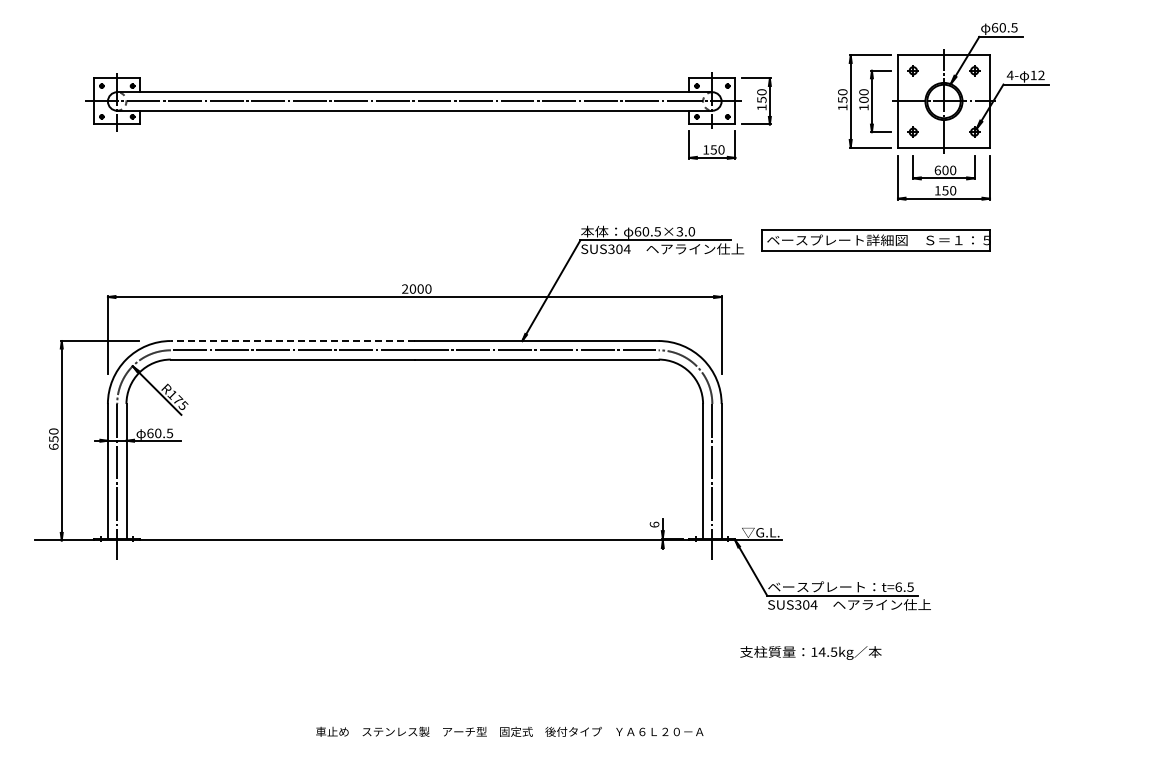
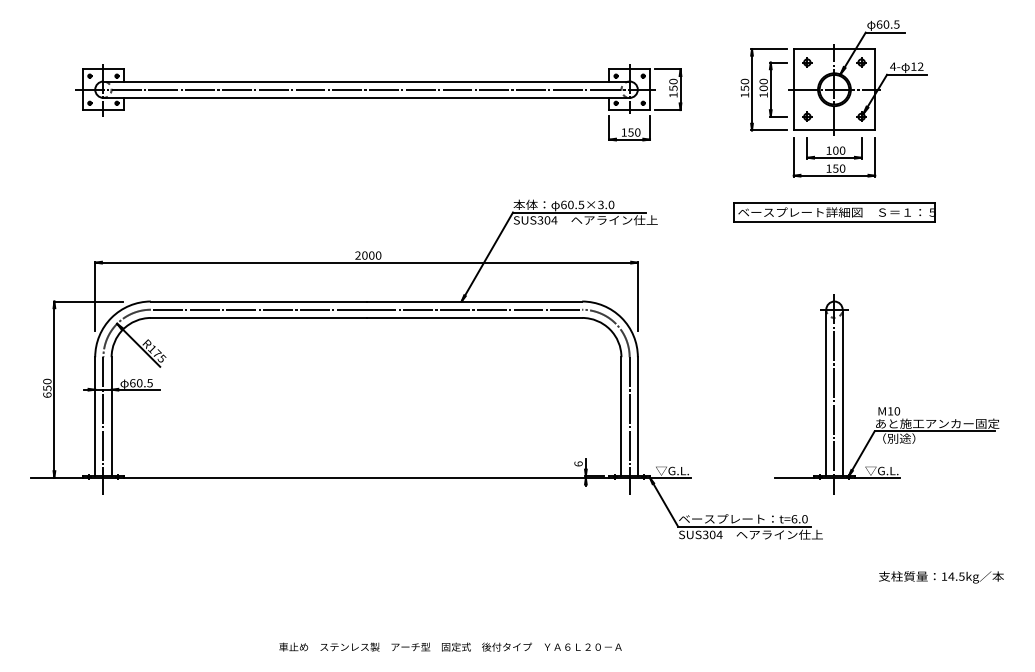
text: (937, 170) -> (828, 150), 600 -> 100
part: (875, 240) -> (834, 212), moved
line: (292, 341) -> (258, 301), dashed -> solid
part: (1001, 460) -> (885, 407), added
text: (910, 586) -> (804, 518), t=6.5 -> t=6.0
text: (810, 652) -> (941, 576), moved

